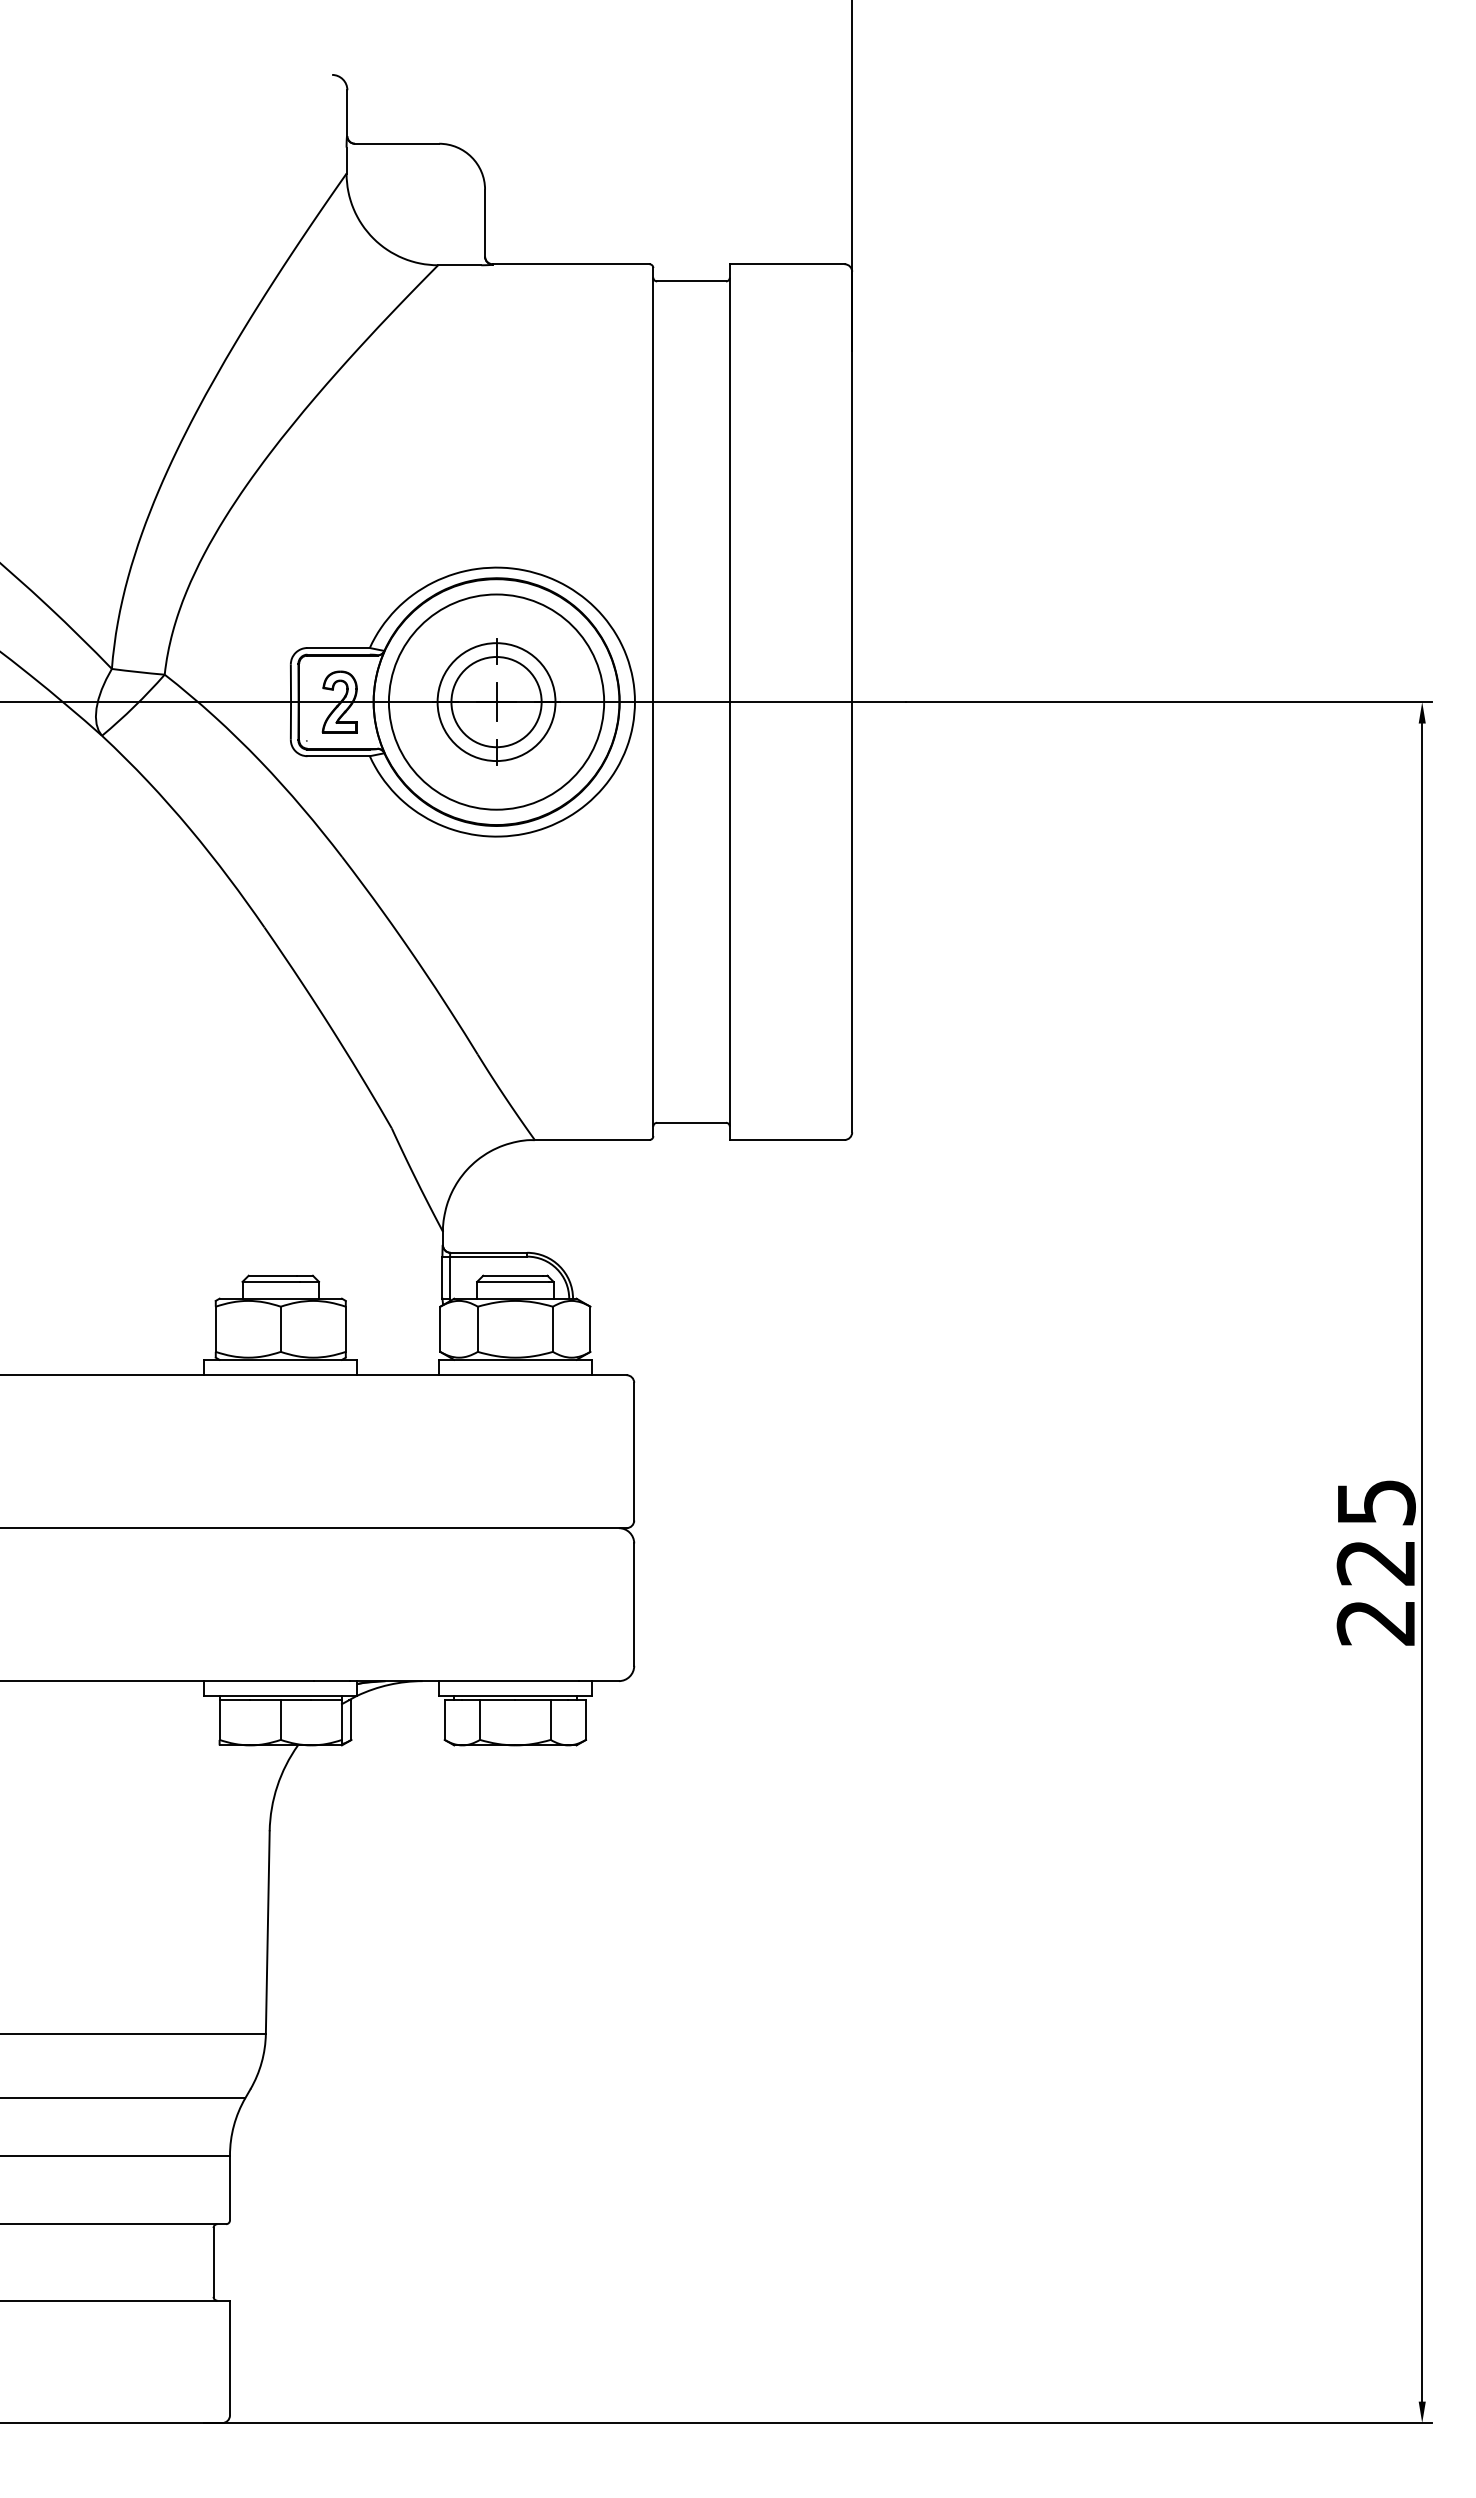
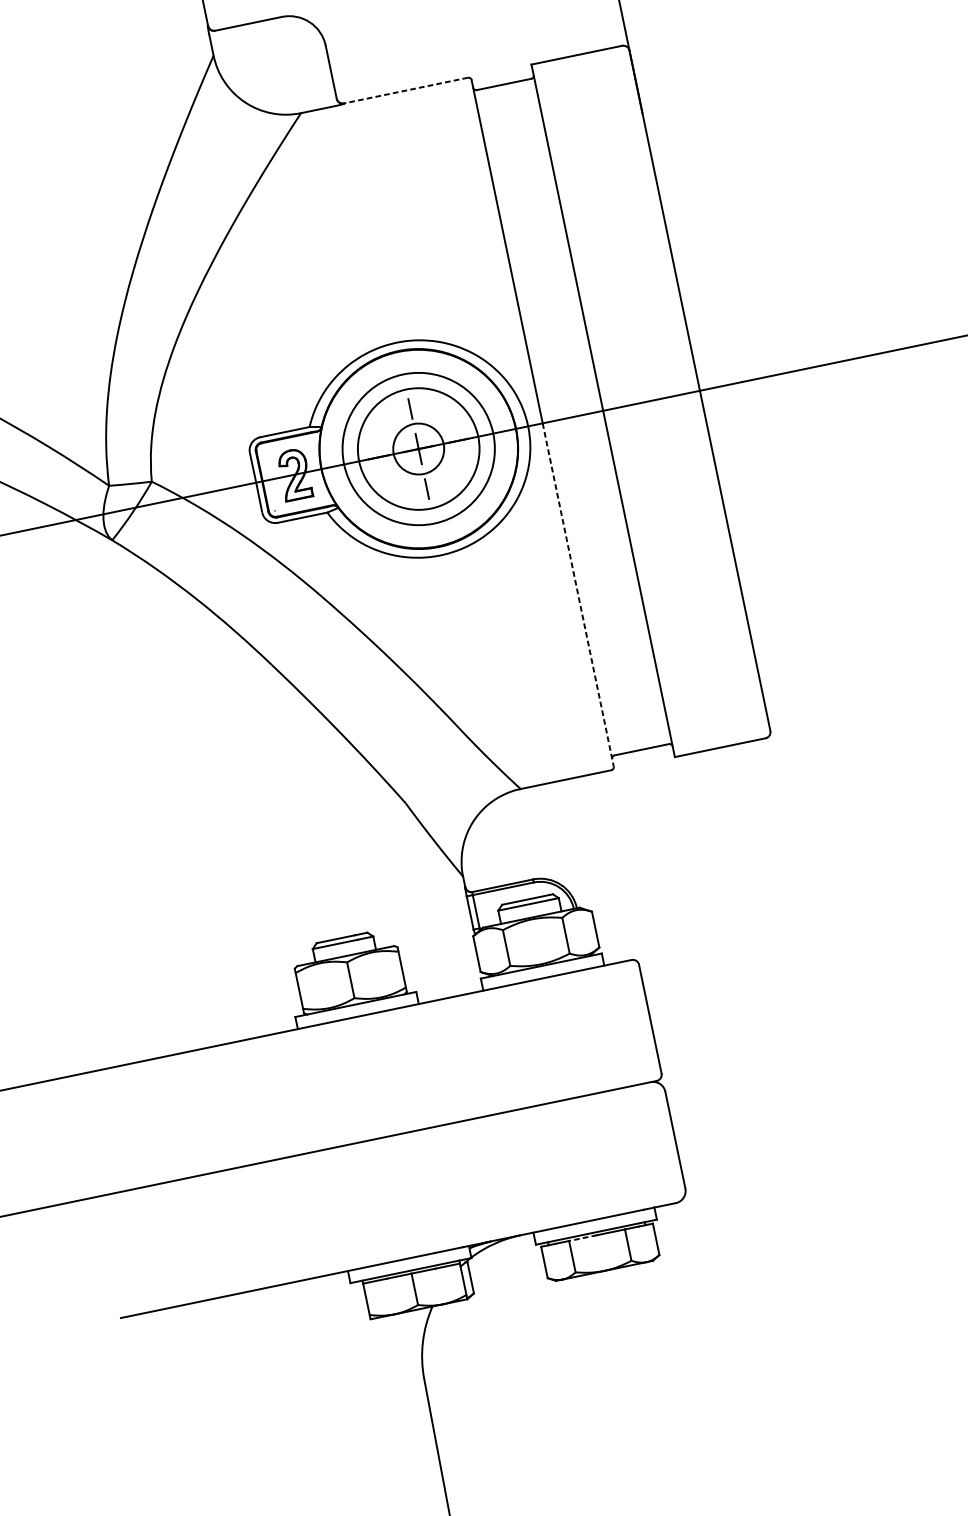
line: (570, 264) -> (405, 90), solid -> dashed
circle: (496, 701) -> (418, 448), size x0.7
circle: (496, 702) -> (418, 449), size x0.7
circle: (496, 702) -> (418, 449), size x1.6
line: (653, 919) -> (578, 595), solid -> dashed
line: (497, 1700) -> (582, 1238), solid -> dashed

